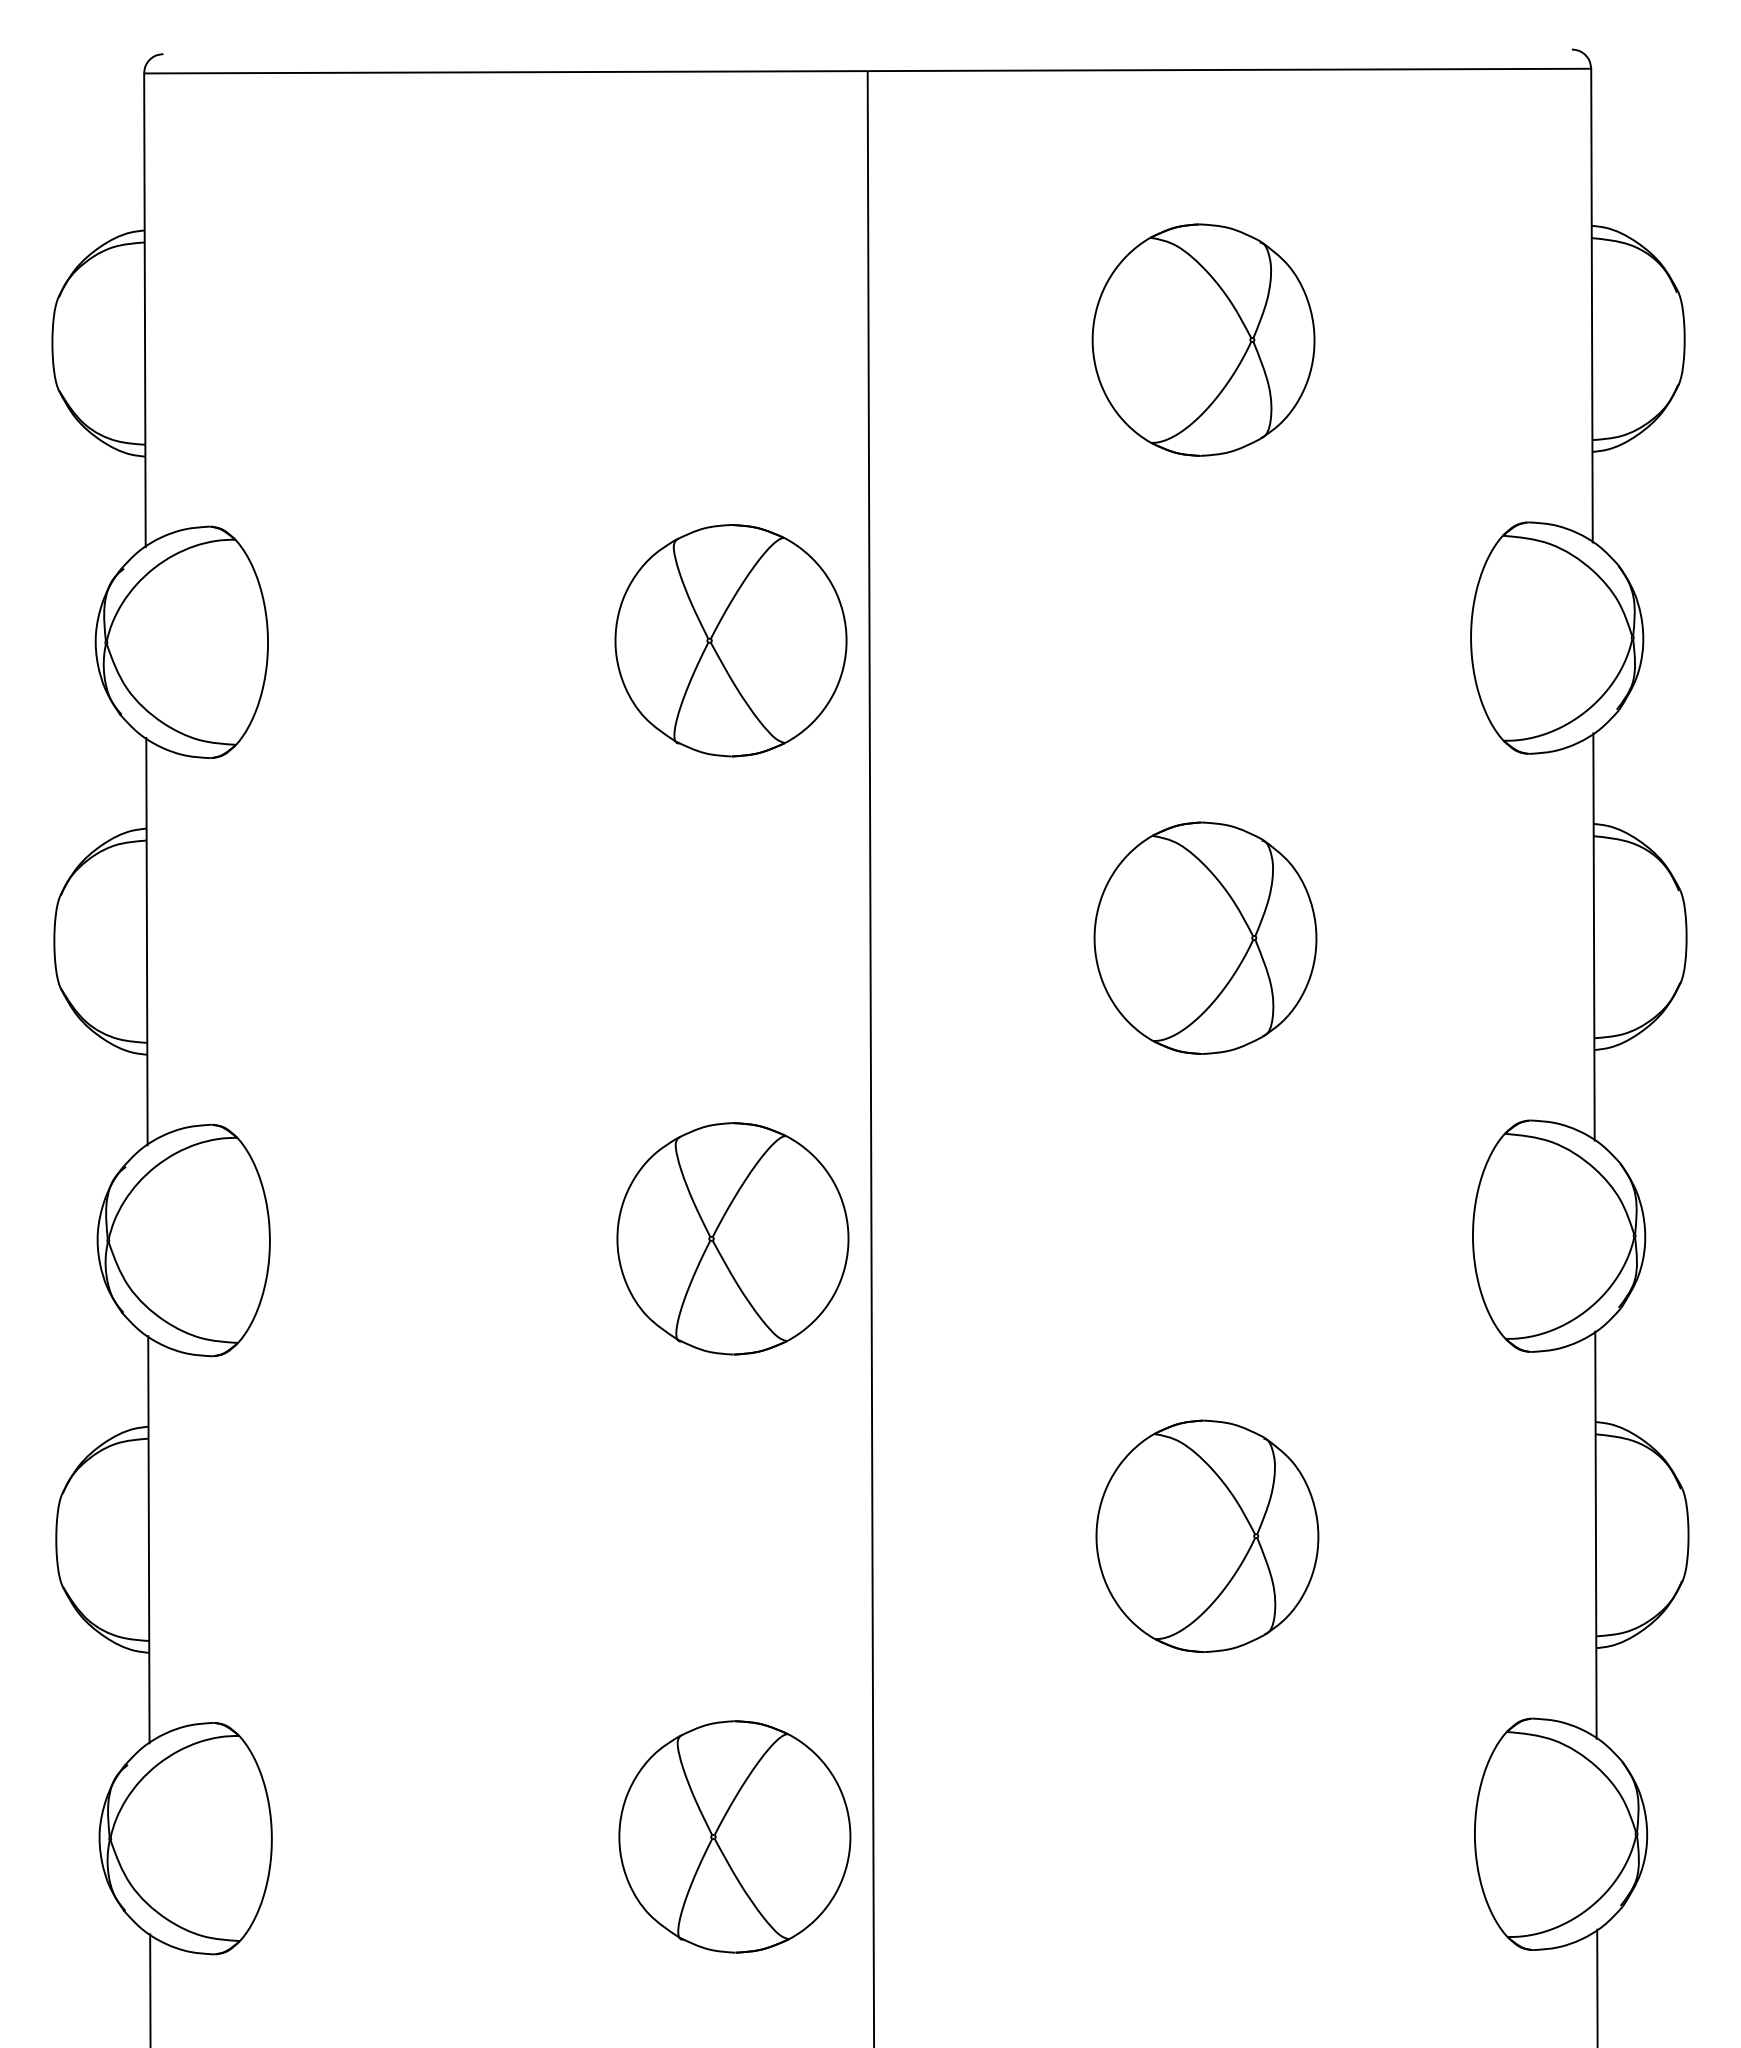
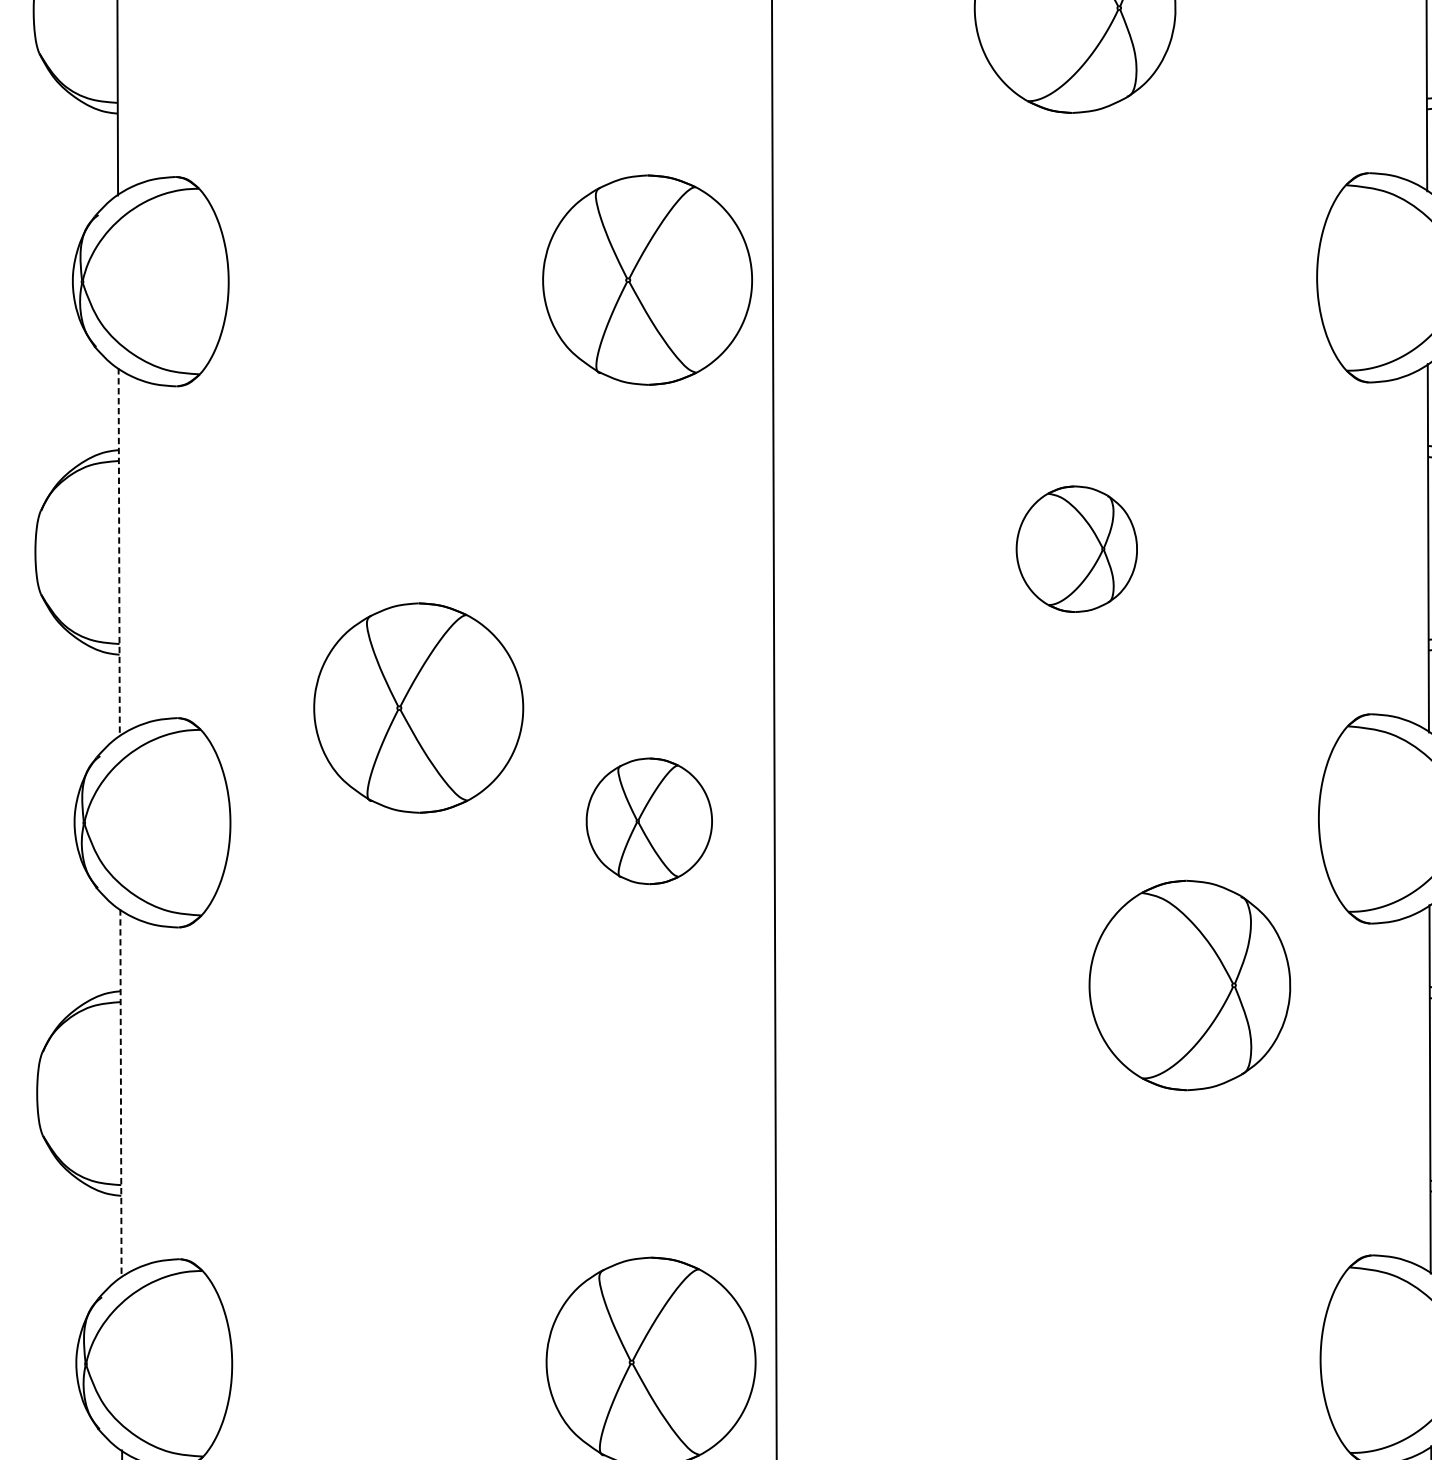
part: (1205, 937) -> (1076, 548), size x0.6
line: (146, 941) -> (118, 552), solid -> dashed
part: (477, 1113) -> (418, 707), added
part: (732, 1238) -> (648, 820), size x0.6
part: (1207, 1535) -> (1189, 984), moved
line: (148, 1539) -> (120, 1093), solid -> dashed

